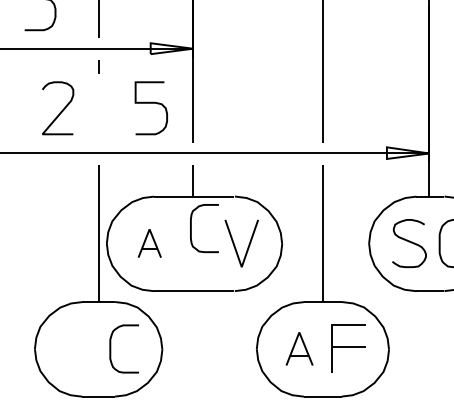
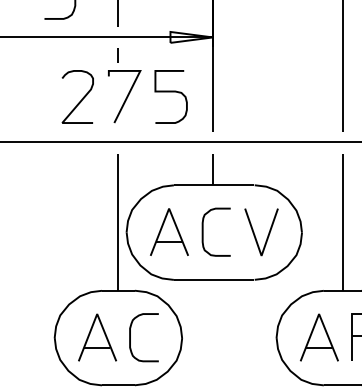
curve: (106, 107) -> (126, 96), added
curve: (191, 228) -> (203, 232), moved
part: (149, 243) -> (169, 232), size x1.67
part: (77, 348) -> (97, 337), added
part: (299, 348) -> (319, 337), size x1.43

